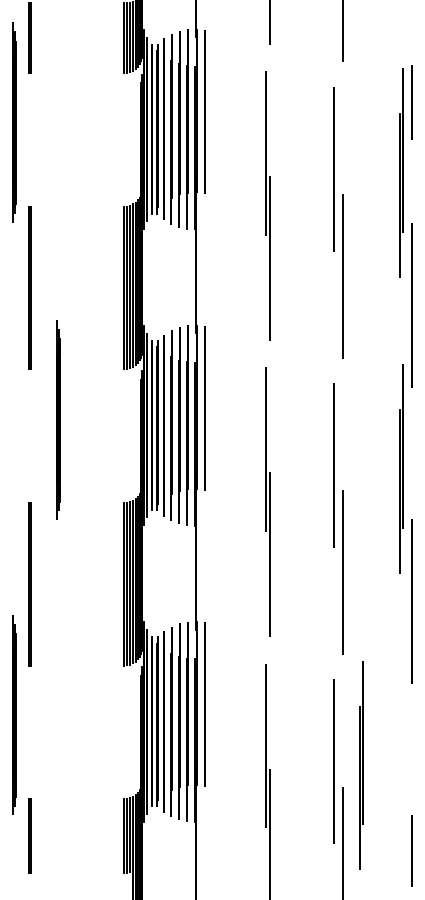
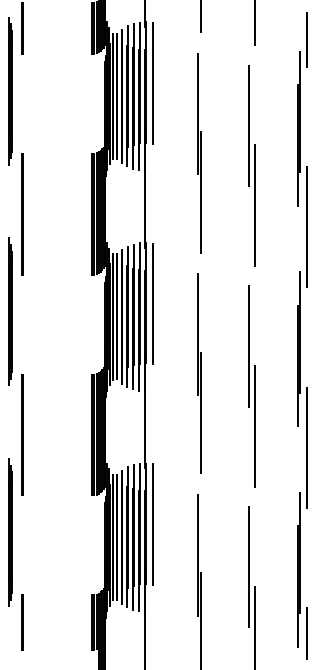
line: (411, 102) -> (306, 39), moved
line: (58, 419) -> (10, 311), moved
part: (361, 765) -> (298, 569), moved

